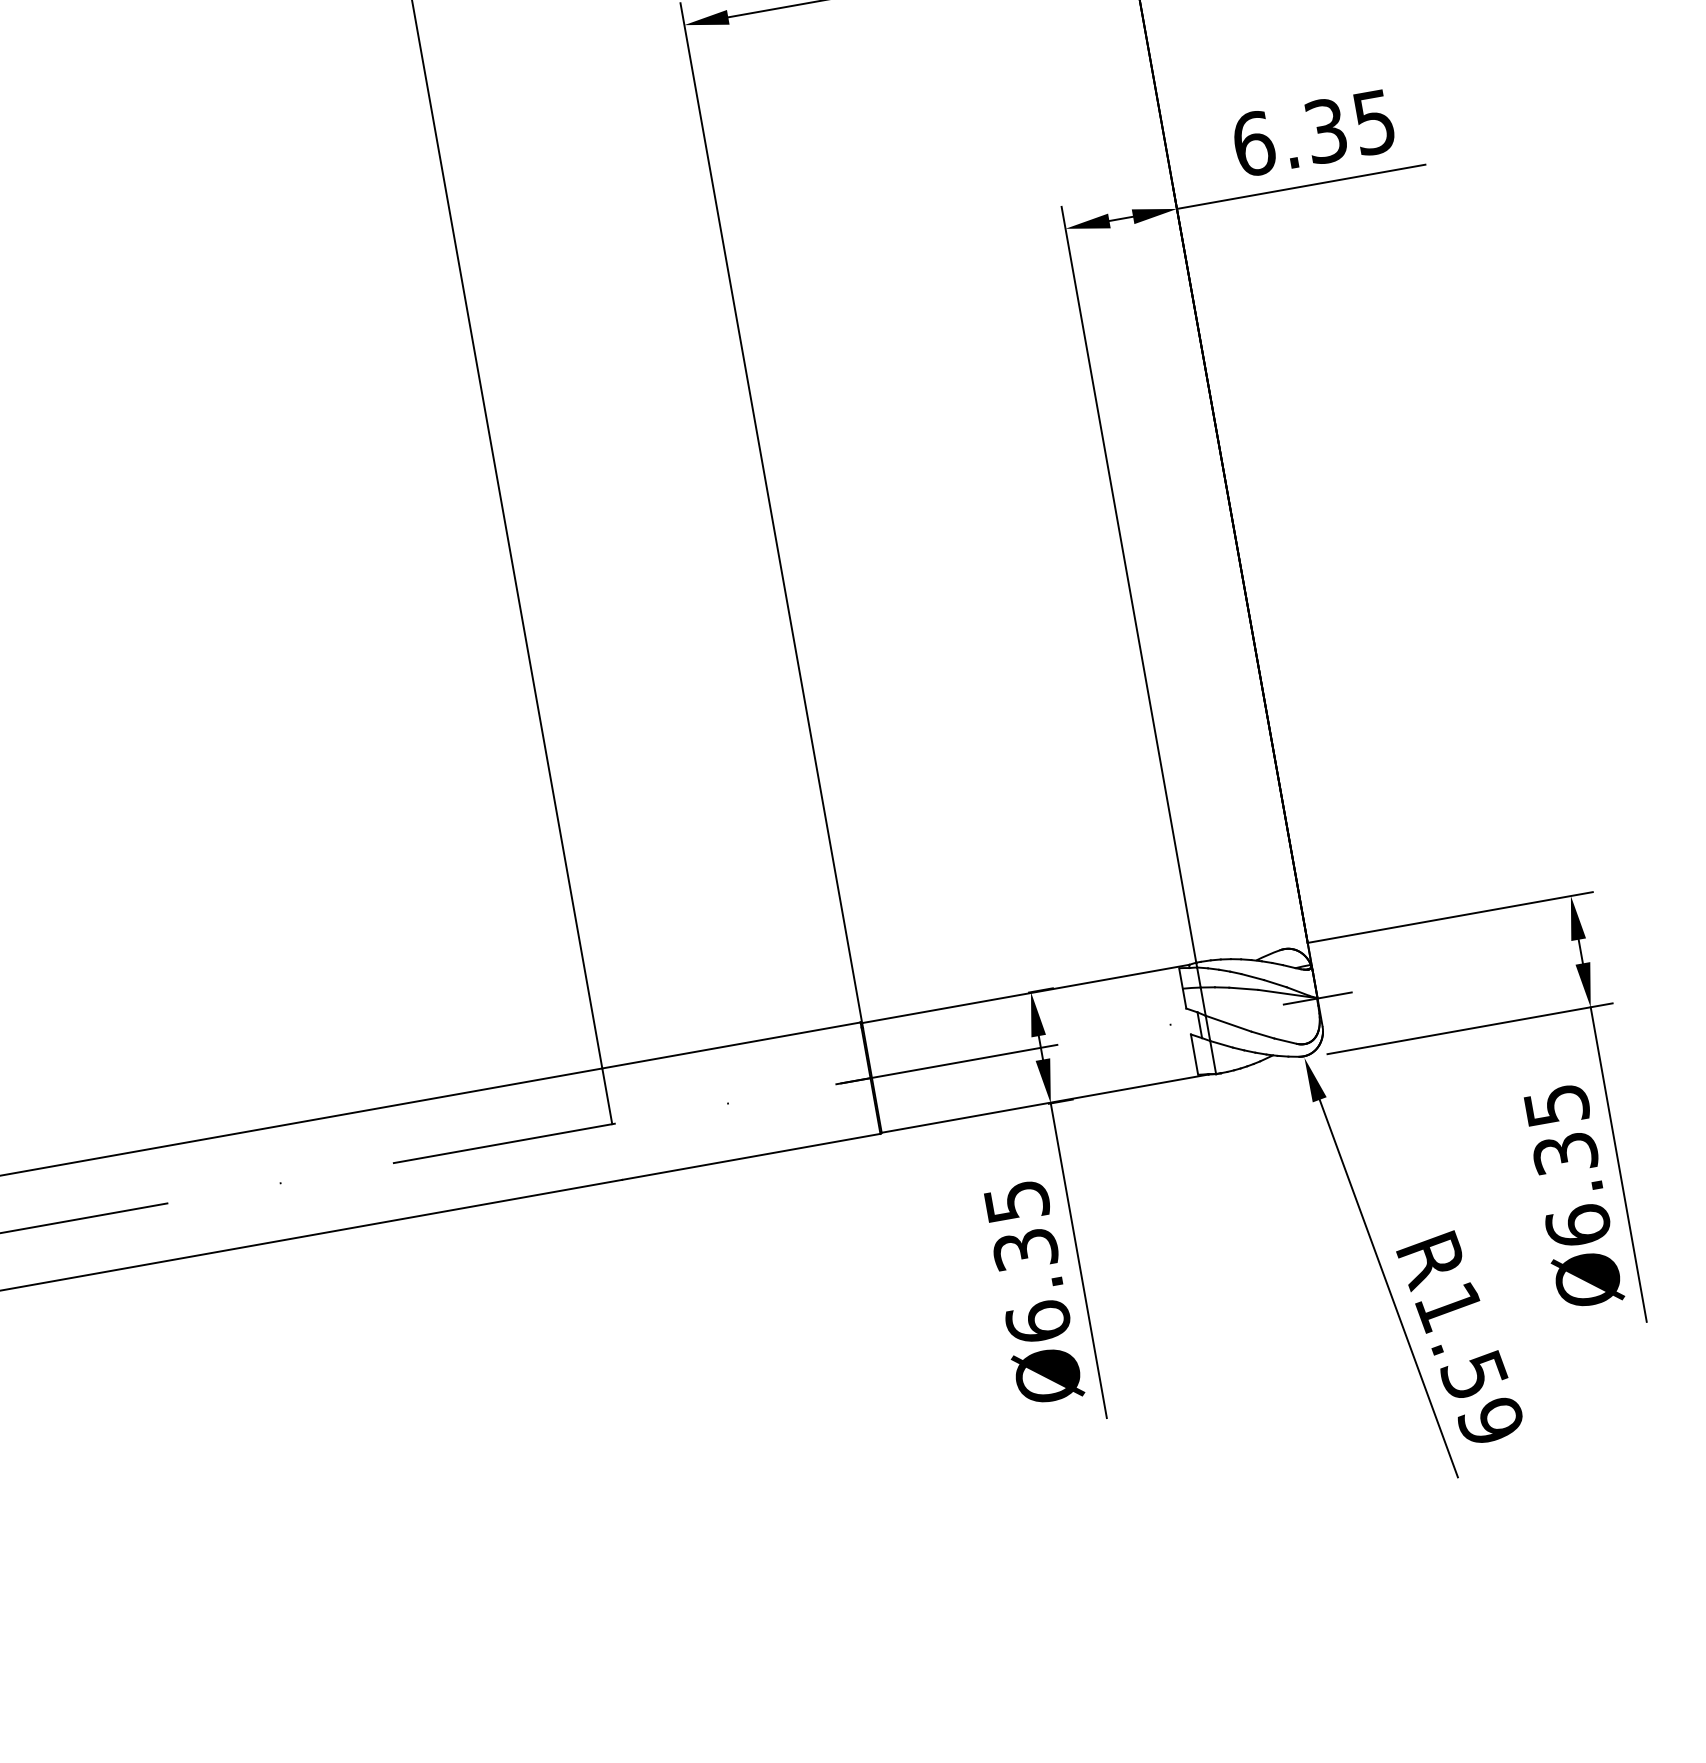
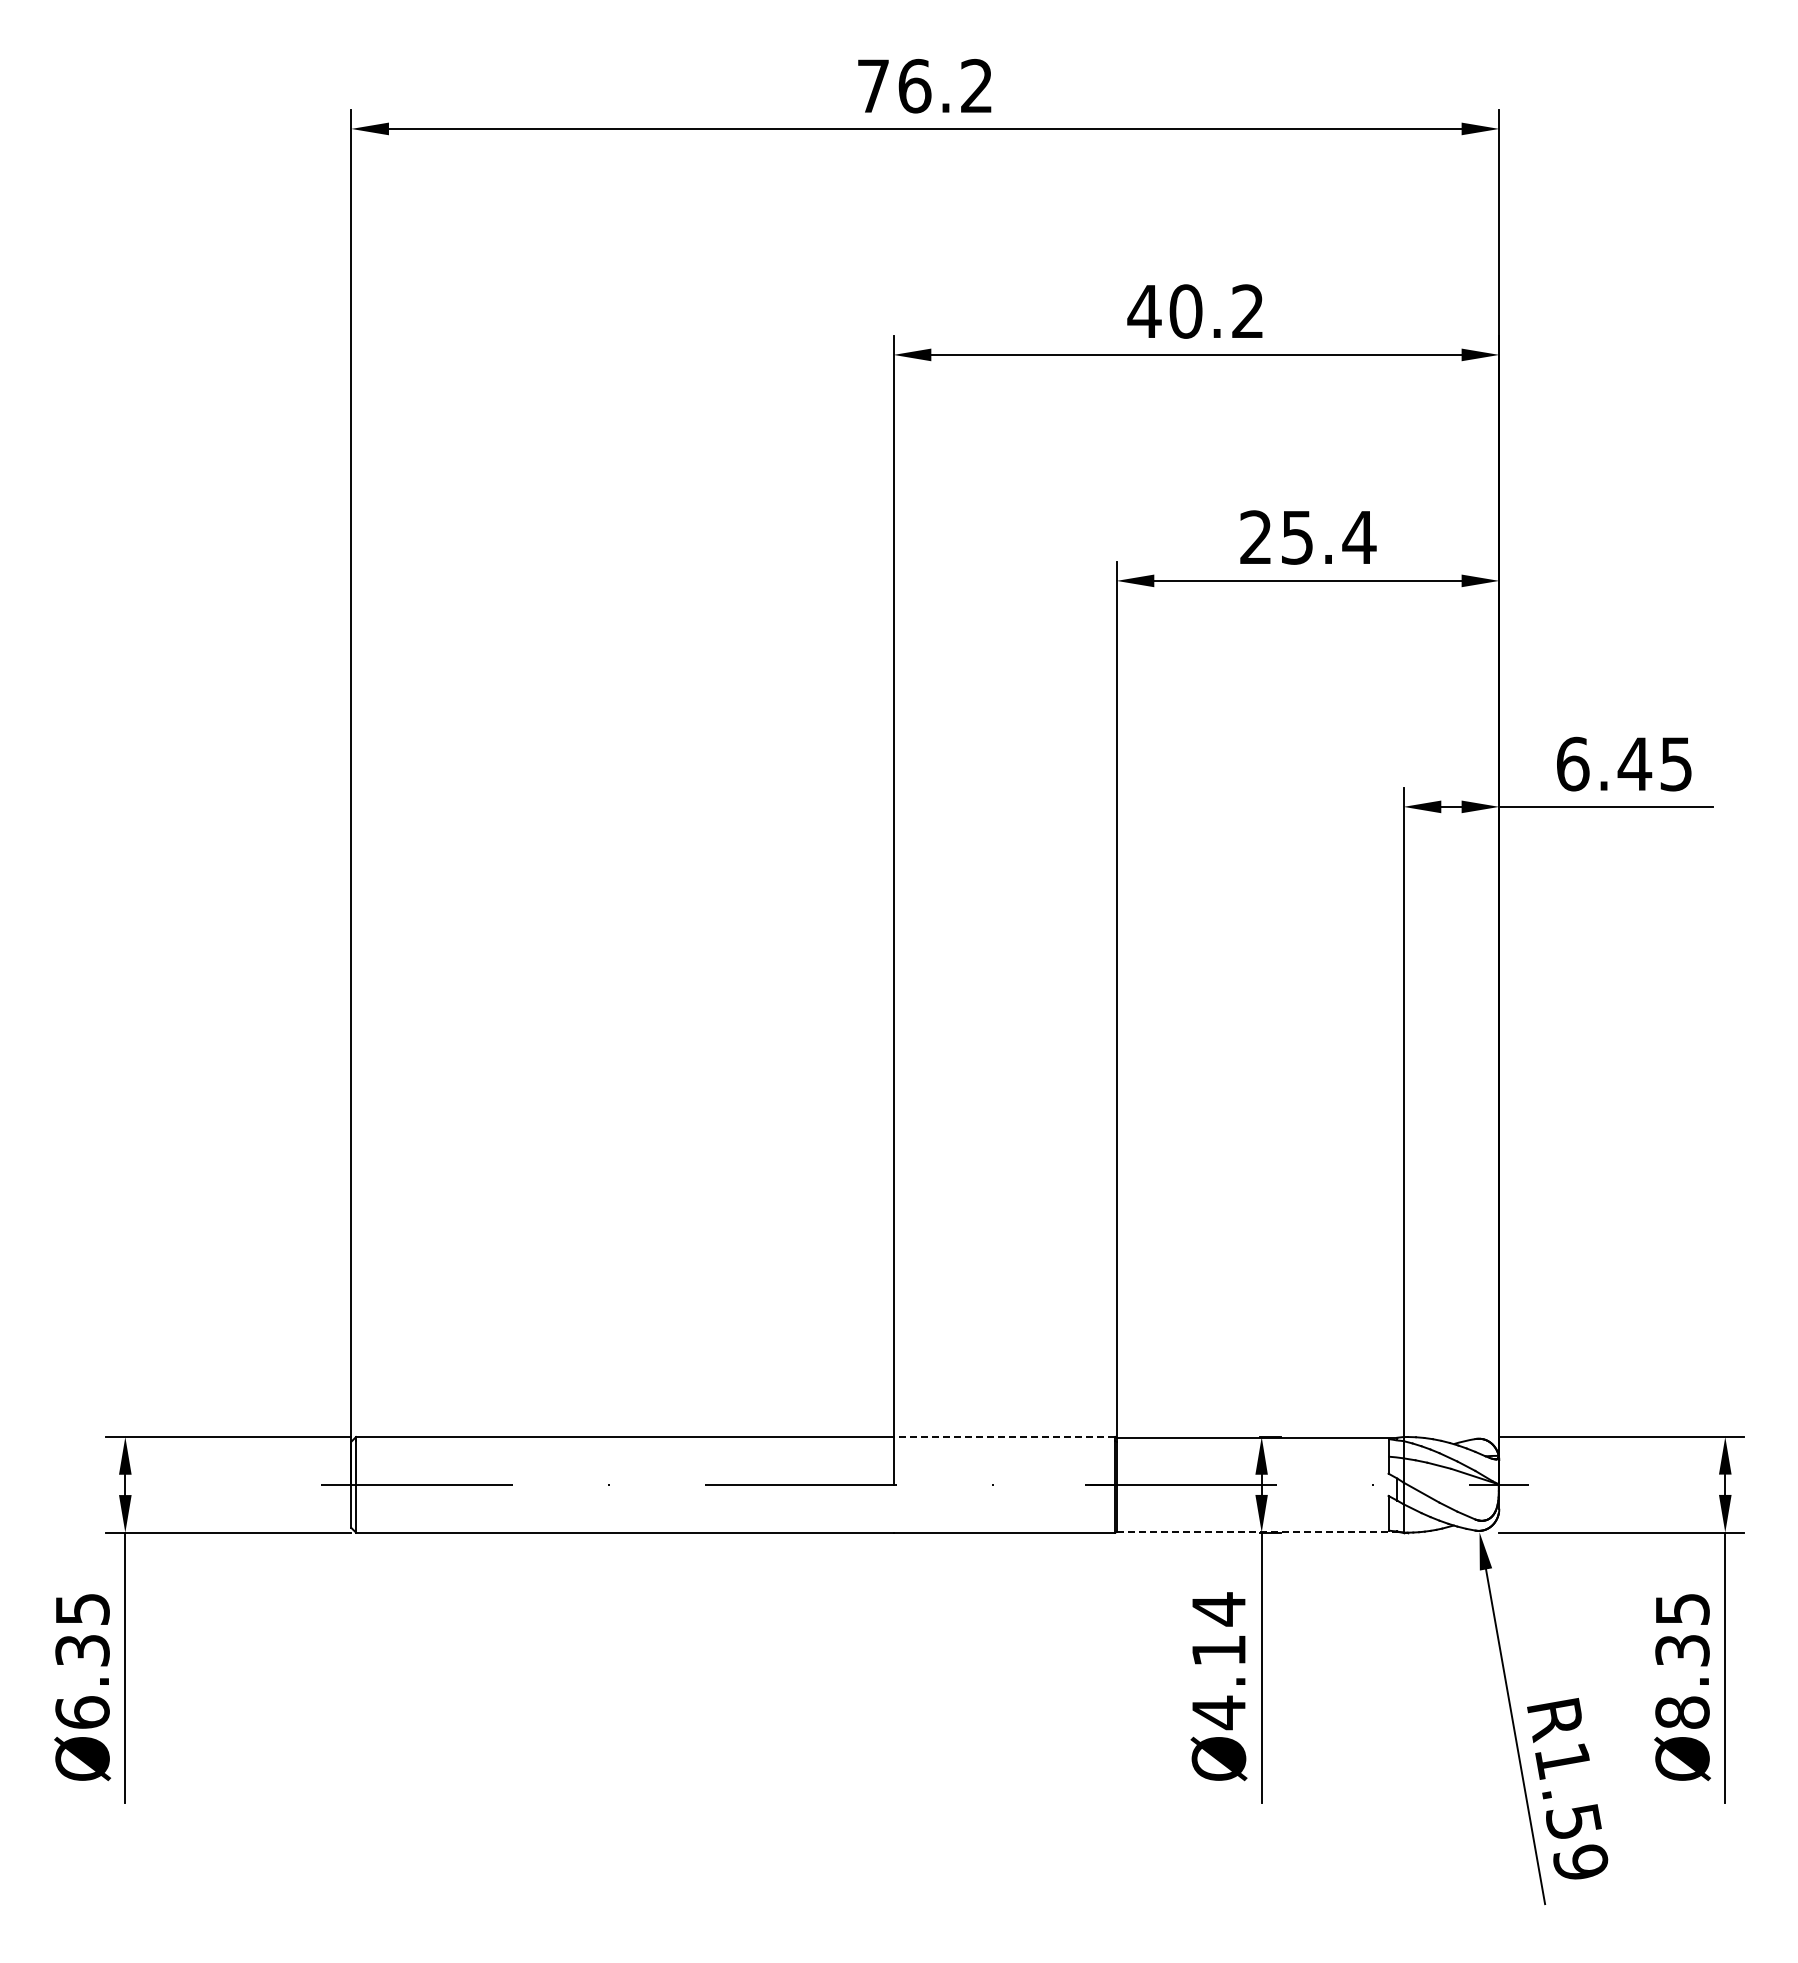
text: (1325, 130) -> (1634, 763), 6.35 -> 6.45
line: (731, 1046) -> (1004, 1437), solid -> dashed
line: (1045, 1103) -> (1257, 1531), solid -> dashed
text: (1578, 1225) -> (1682, 1712), Ø6.35 -> Ø8.35
text: (1027, 1262) -> (1218, 1661), Ø6.35 -> Ø4.14

